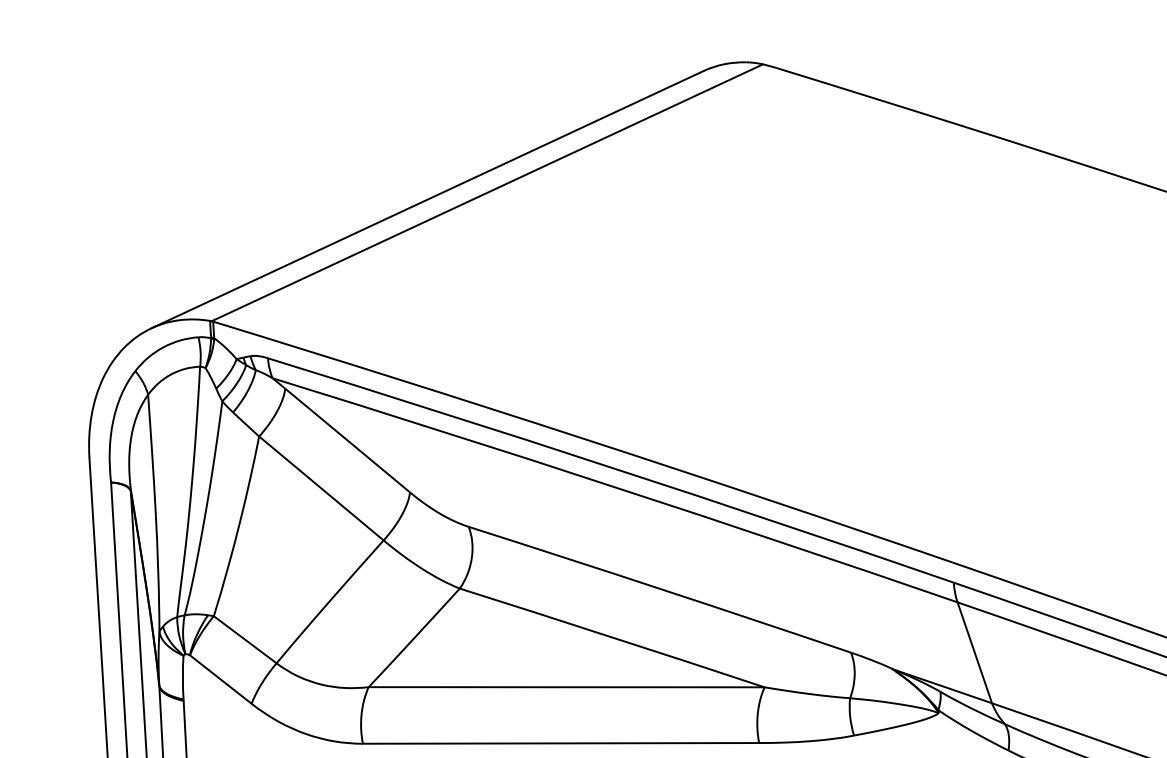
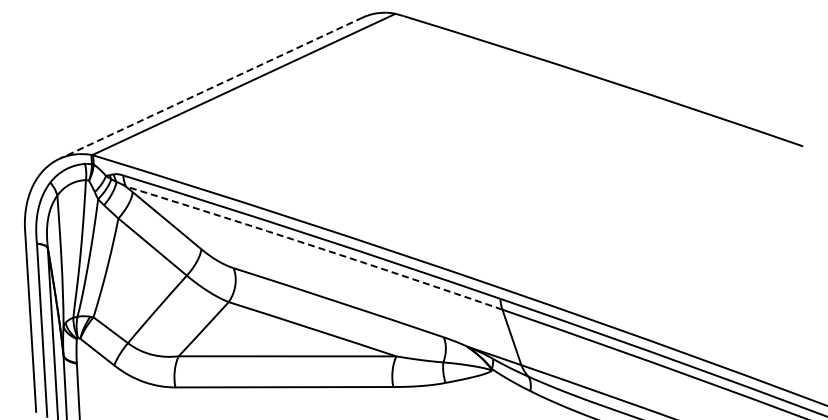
line: (426, 200) -> (210, 88), solid -> dashed
arc: (615, 487) -> (314, 246), solid -> dashed

